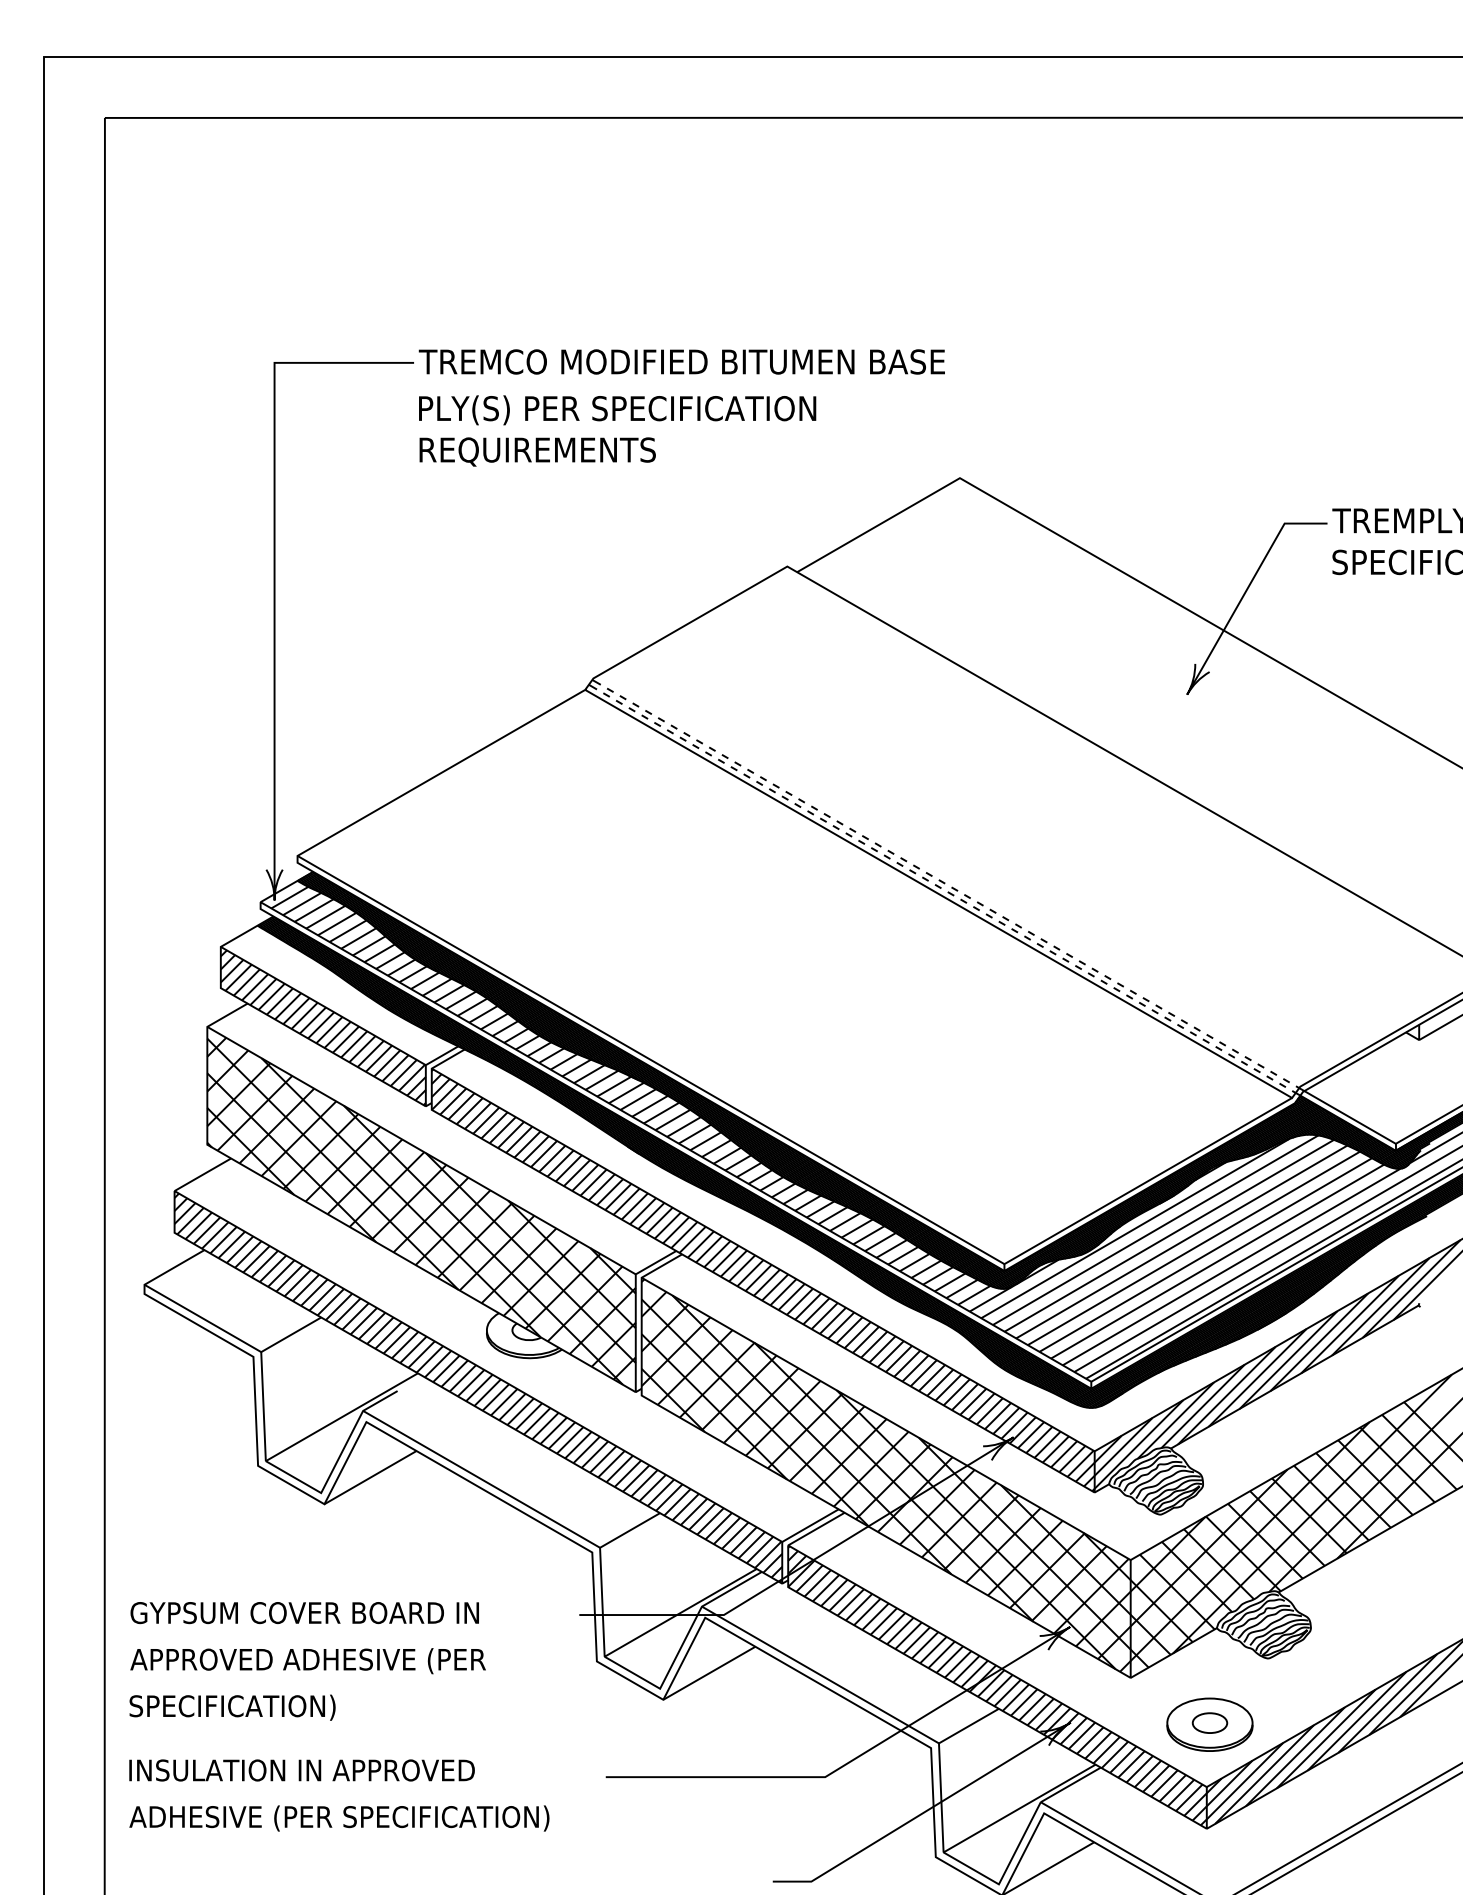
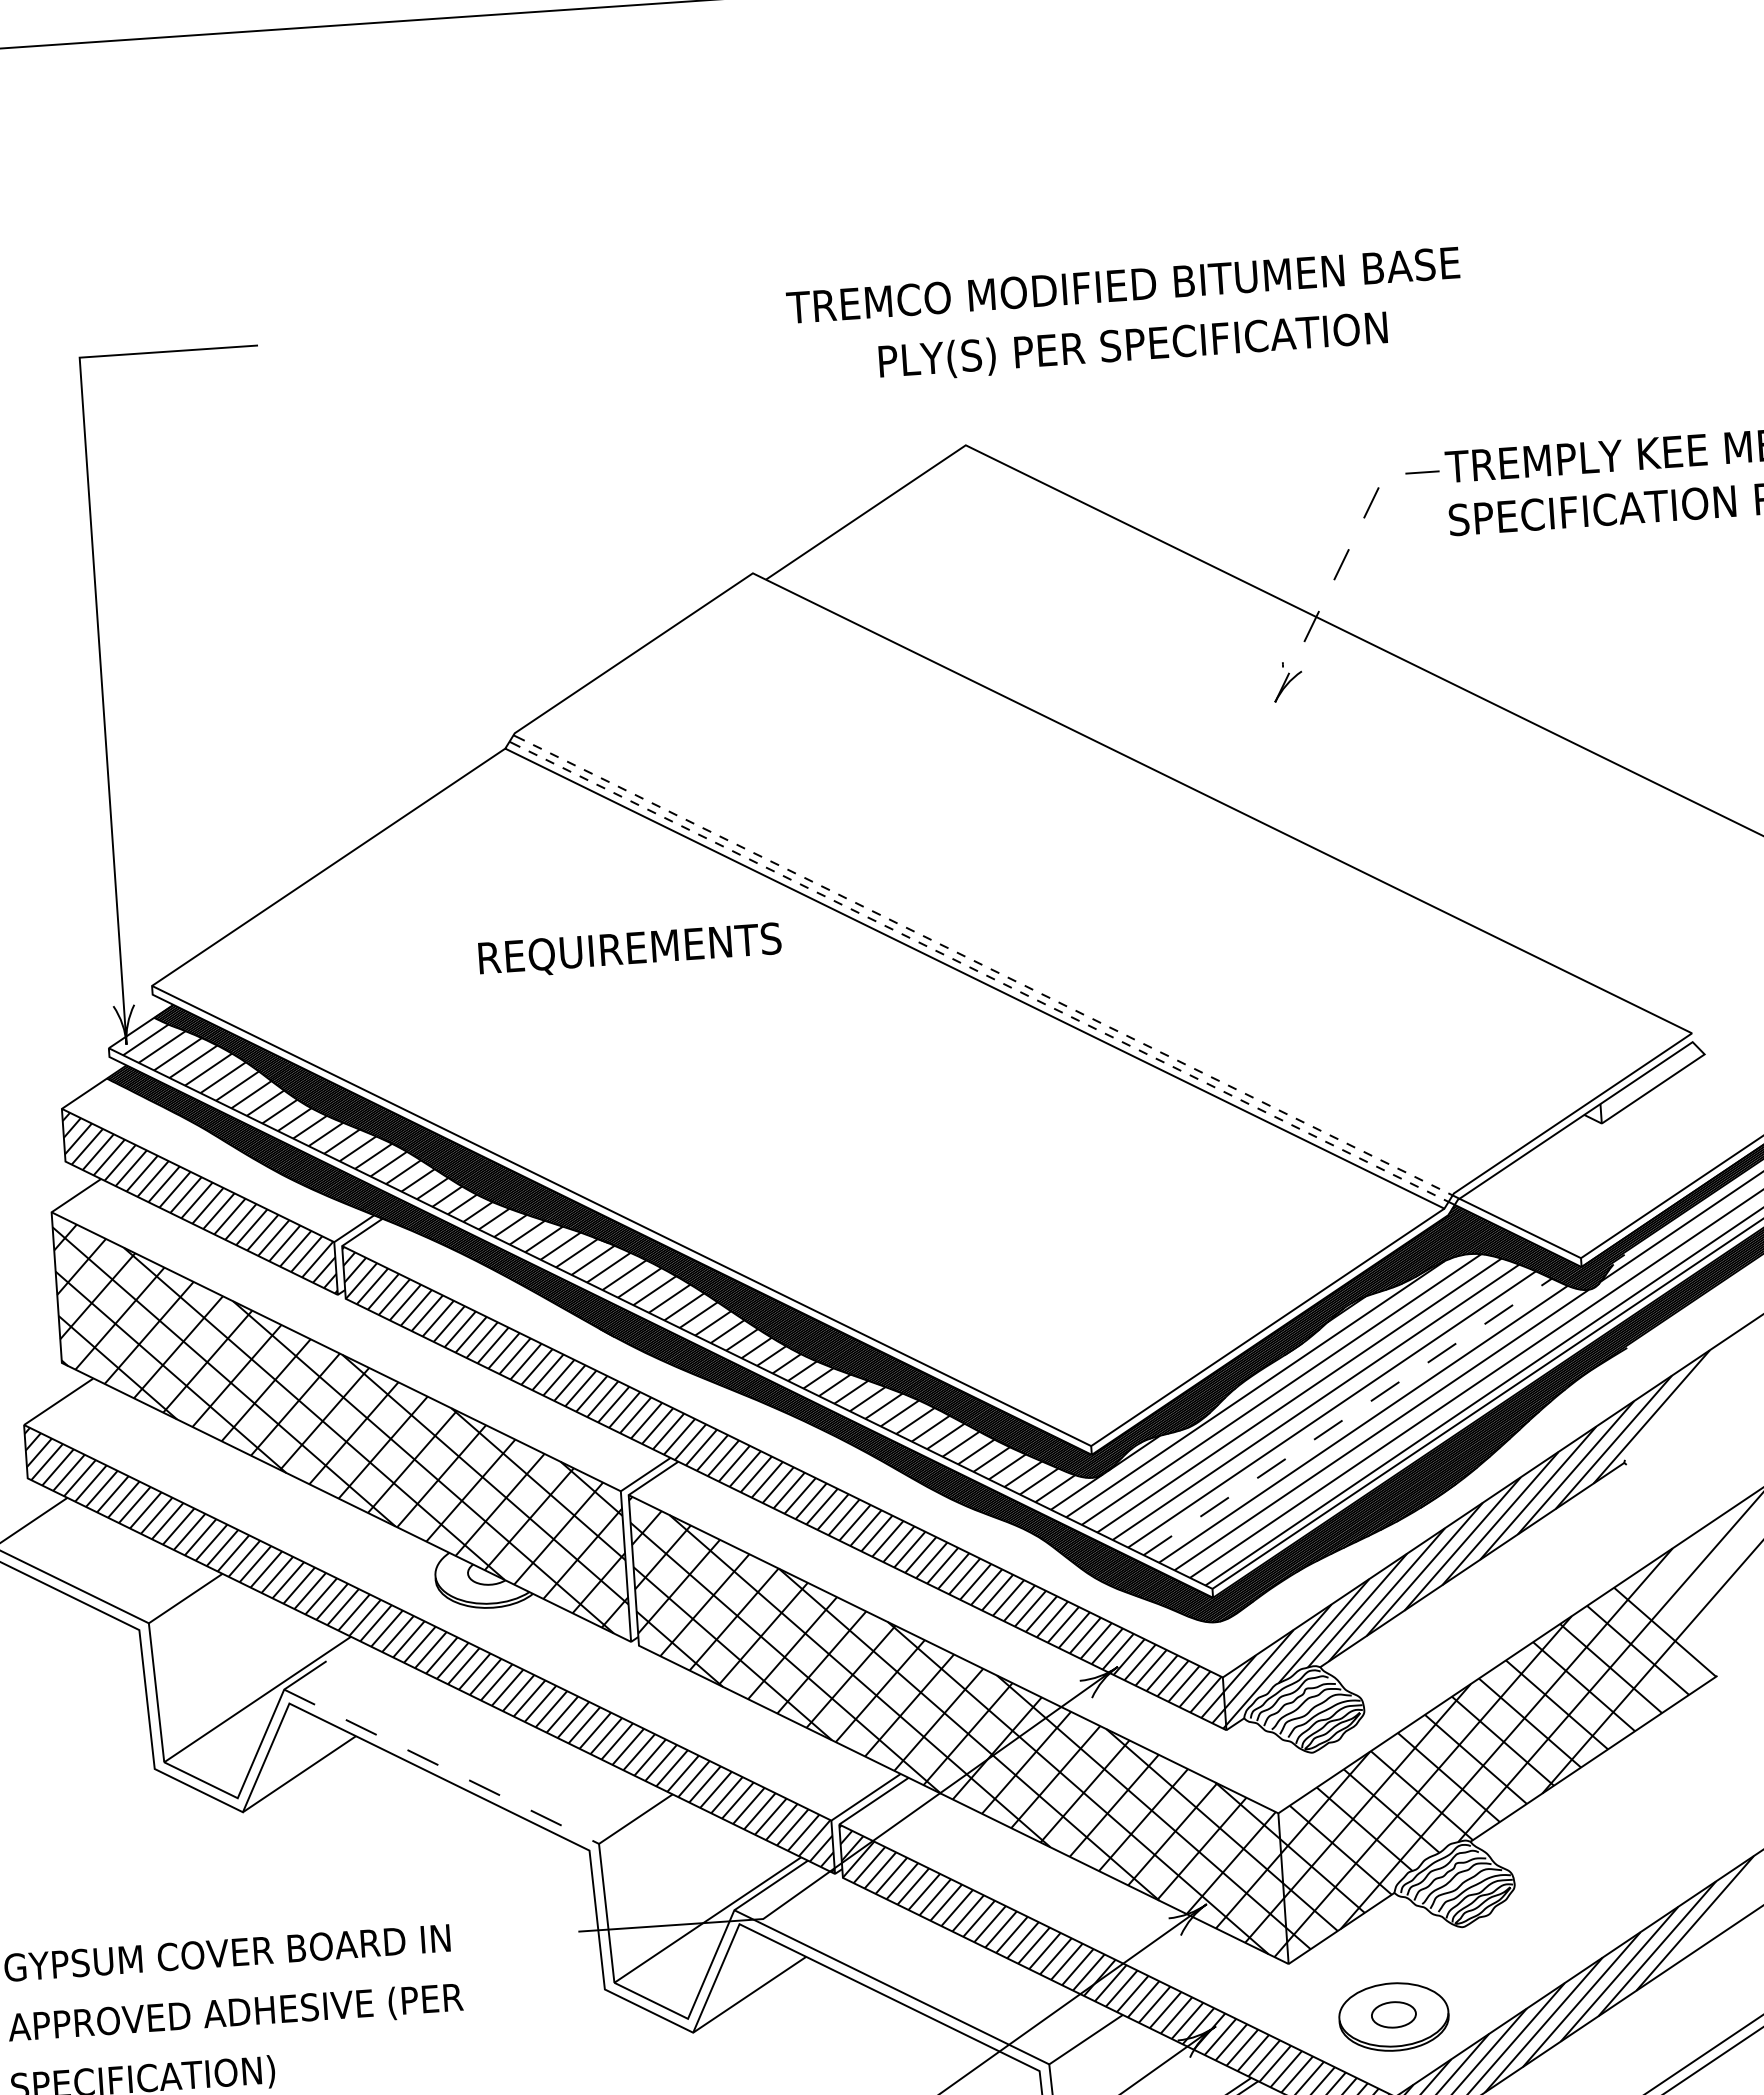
text: (681, 361) -> (1122, 284), moved
text: (617, 410) -> (1133, 347), moved
text: (537, 451) -> (629, 950), moved
line: (1236, 607) -> (1330, 586), solid -> dashed
line: (1206, 1254) -> (1348, 1416), solid -> dashed
line: (481, 1479) -> (441, 1766), solid -> dashed

